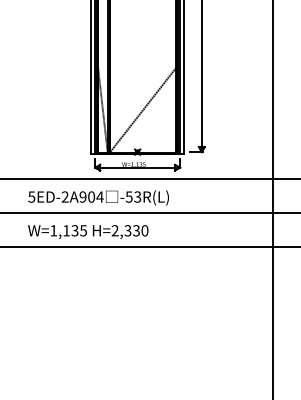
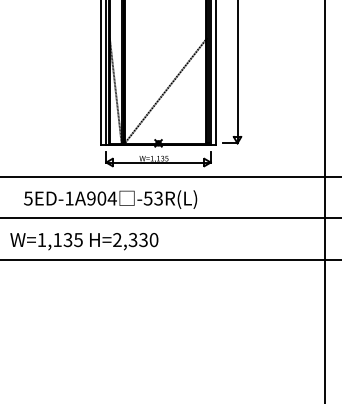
text: (64, 196) -> (68, 197), 5ED-2A904 -> 5ED-1A904
text: (88, 231) -> (84, 240), moved

